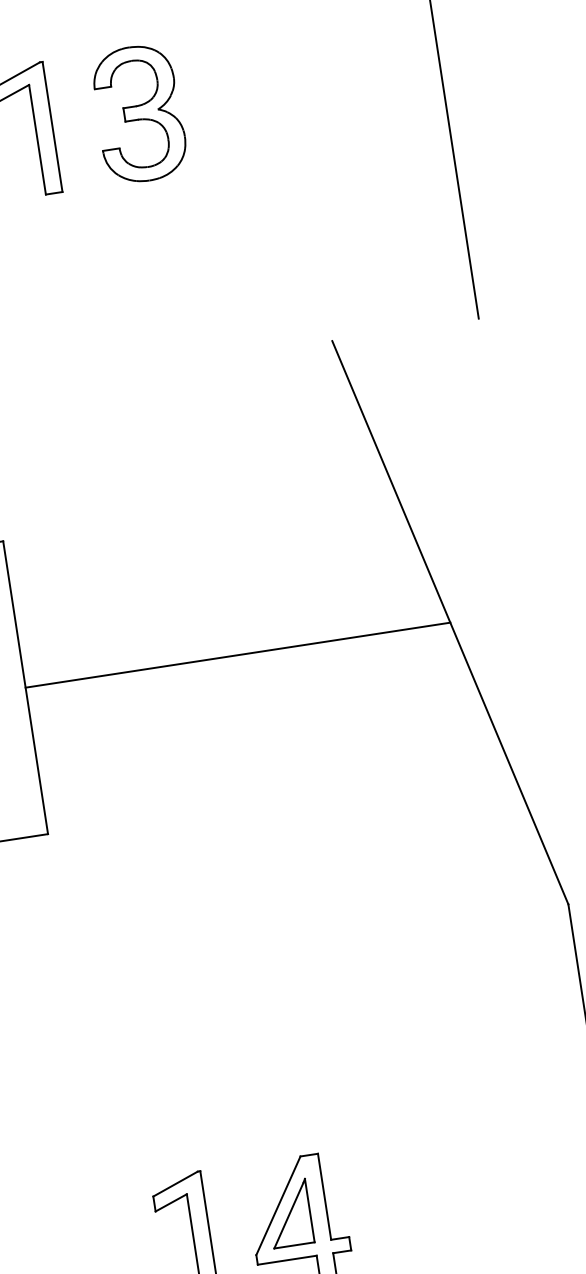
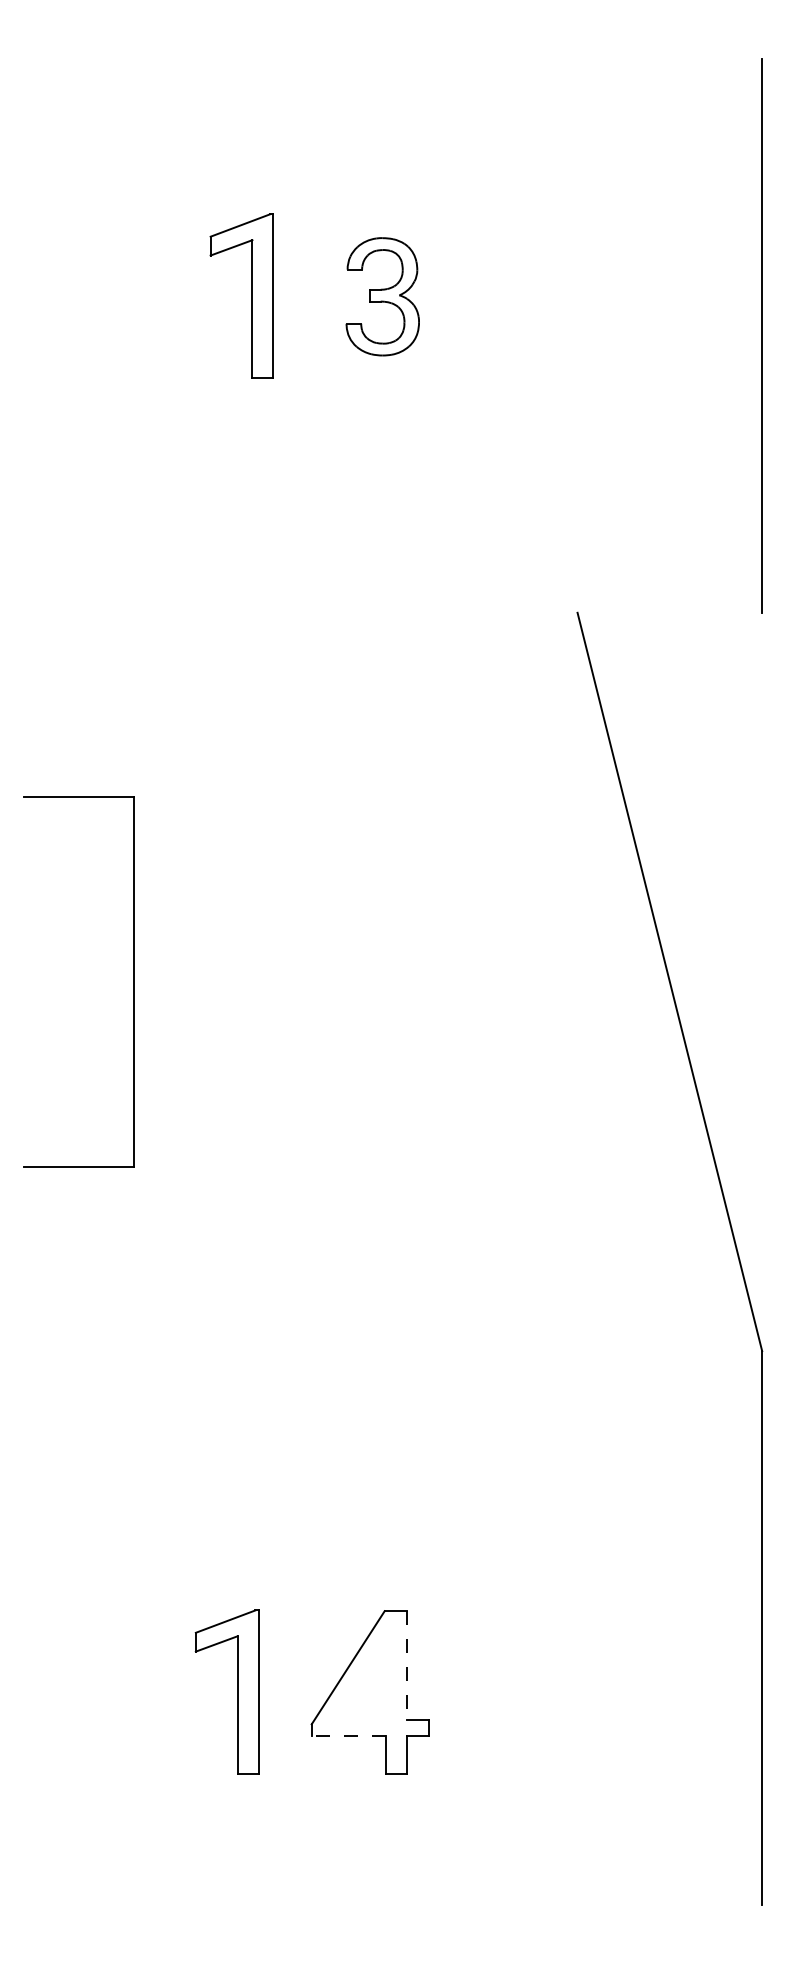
part: (139, 113) -> (382, 296), size x0.7
line: (237, 654) -> (401, 981), removed
line: (324, 1196) -> (406, 1665), solid -> dashed
part: (289, 1213) -> (360, 1679), removed
line: (287, 1260) -> (348, 1736), solid -> dashed

